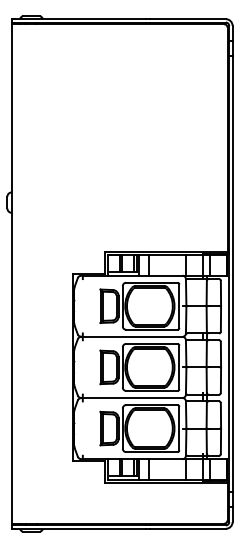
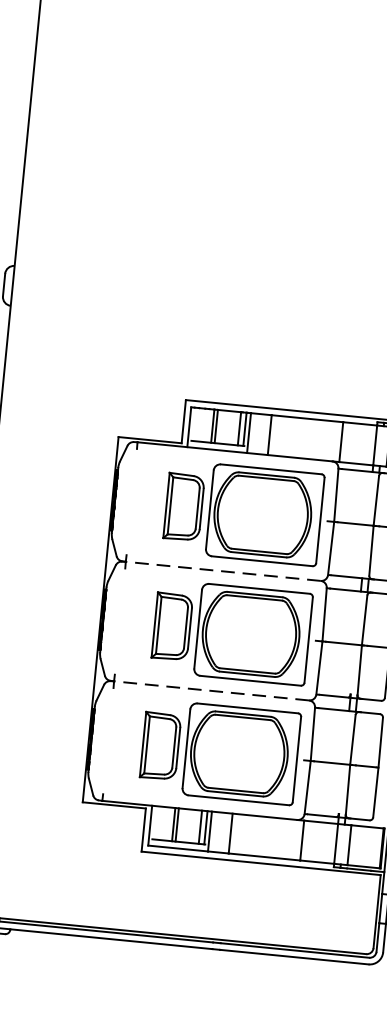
line: (132, 336) -> (223, 570), solid -> dashed
line: (132, 398) -> (211, 691), solid -> dashed

